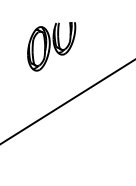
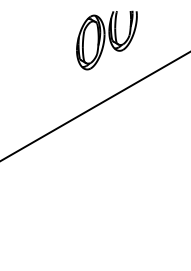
part: (51, 46) -> (106, 40), moved

